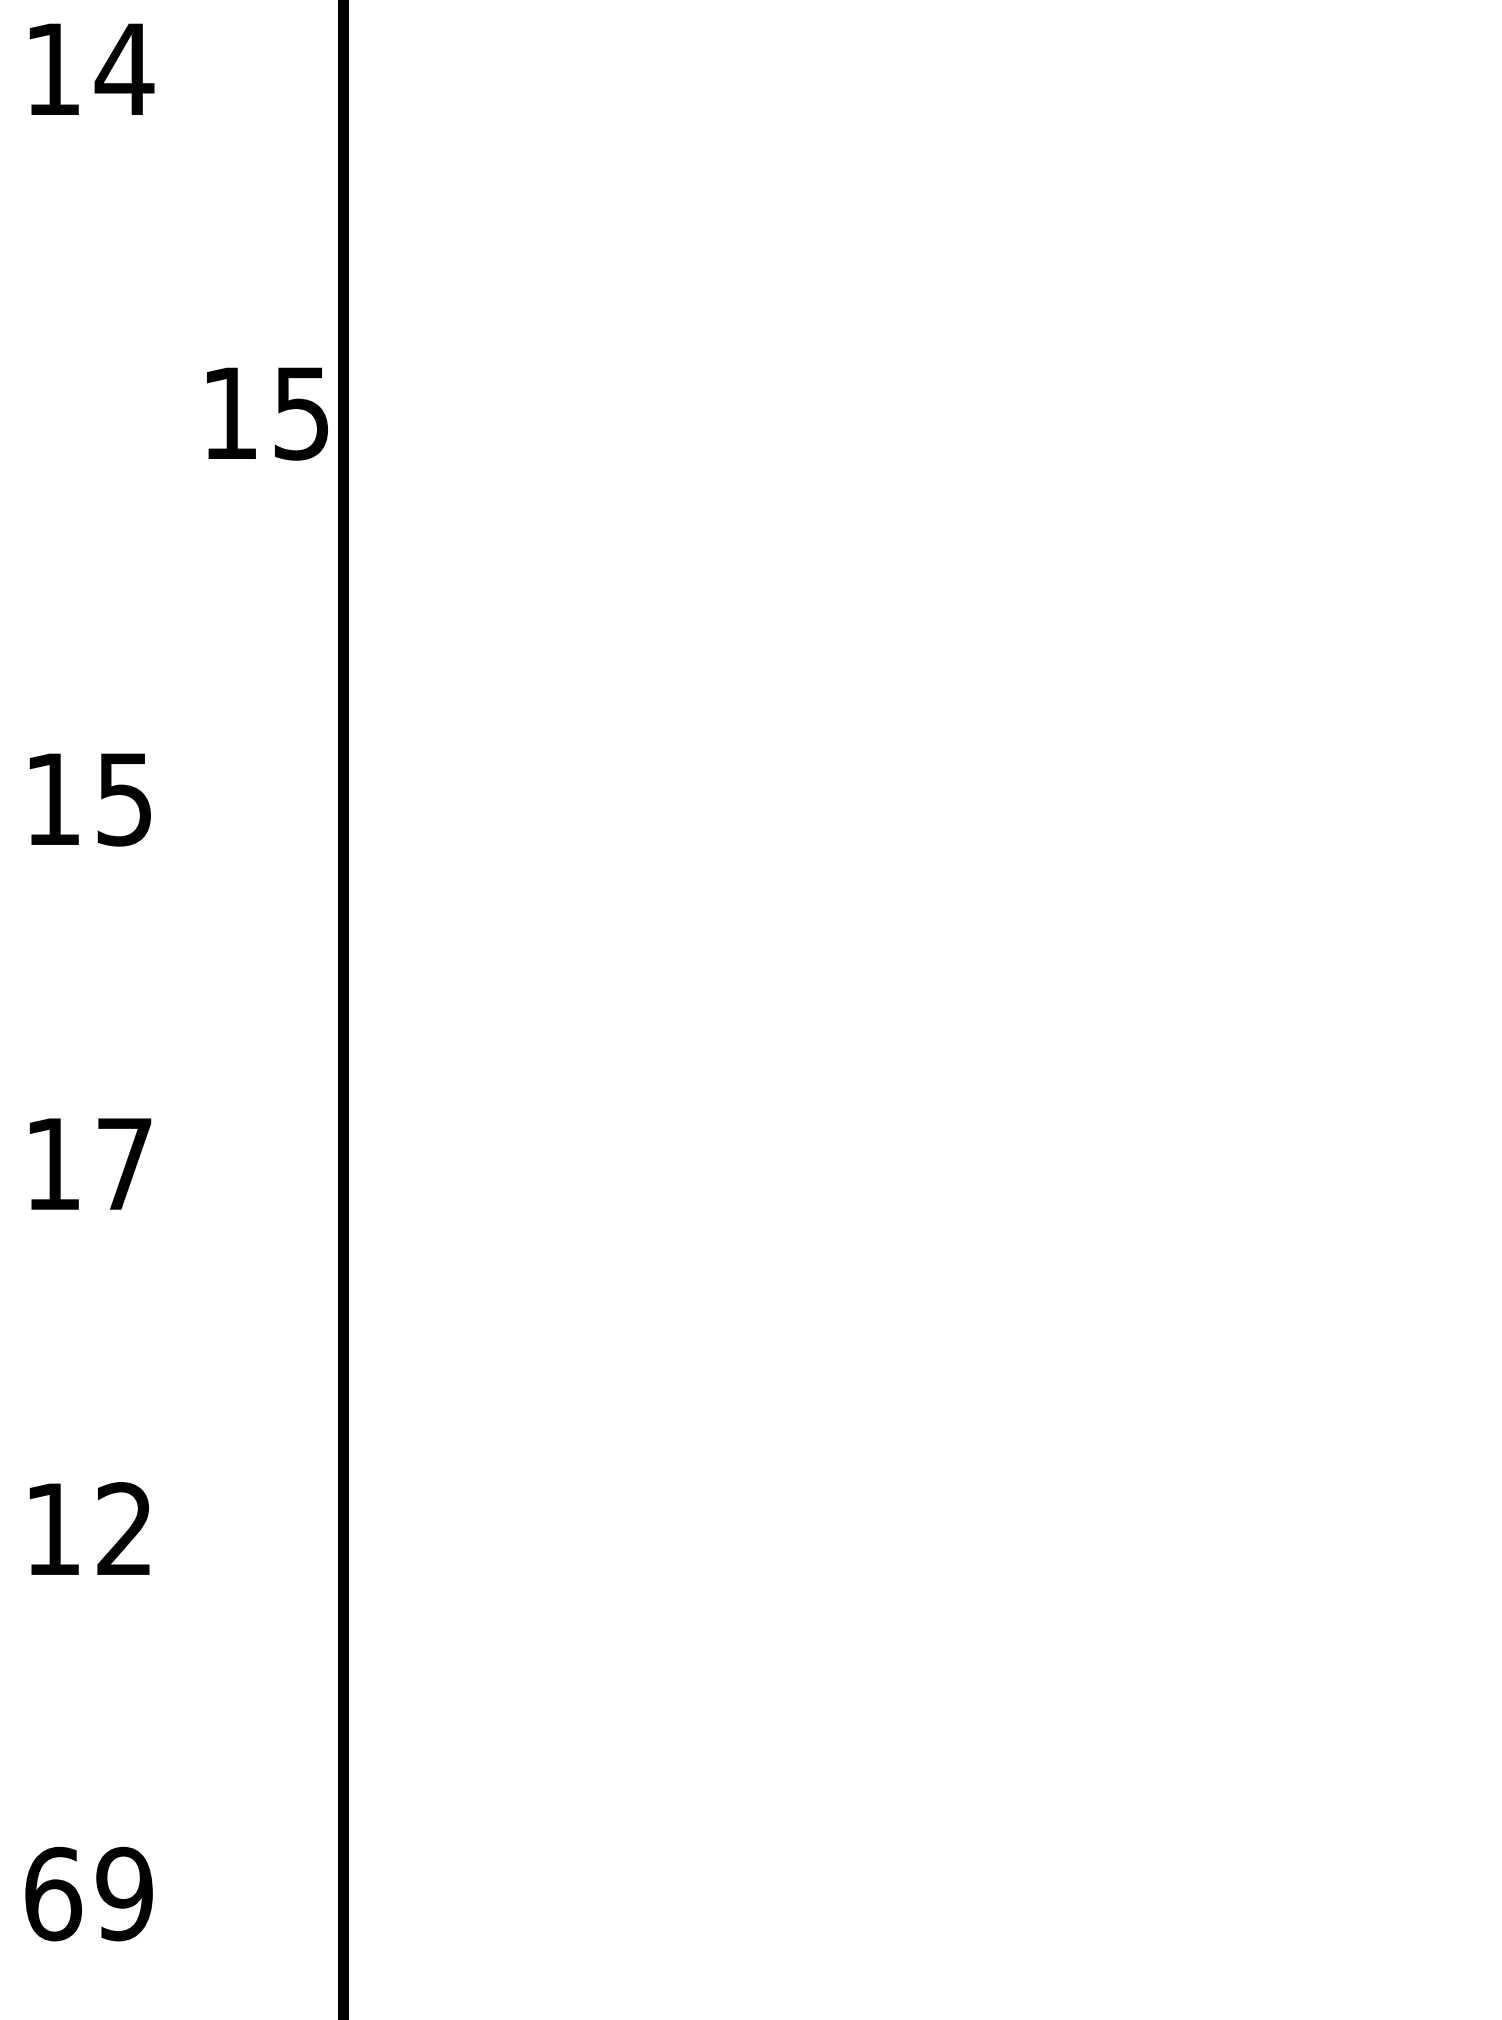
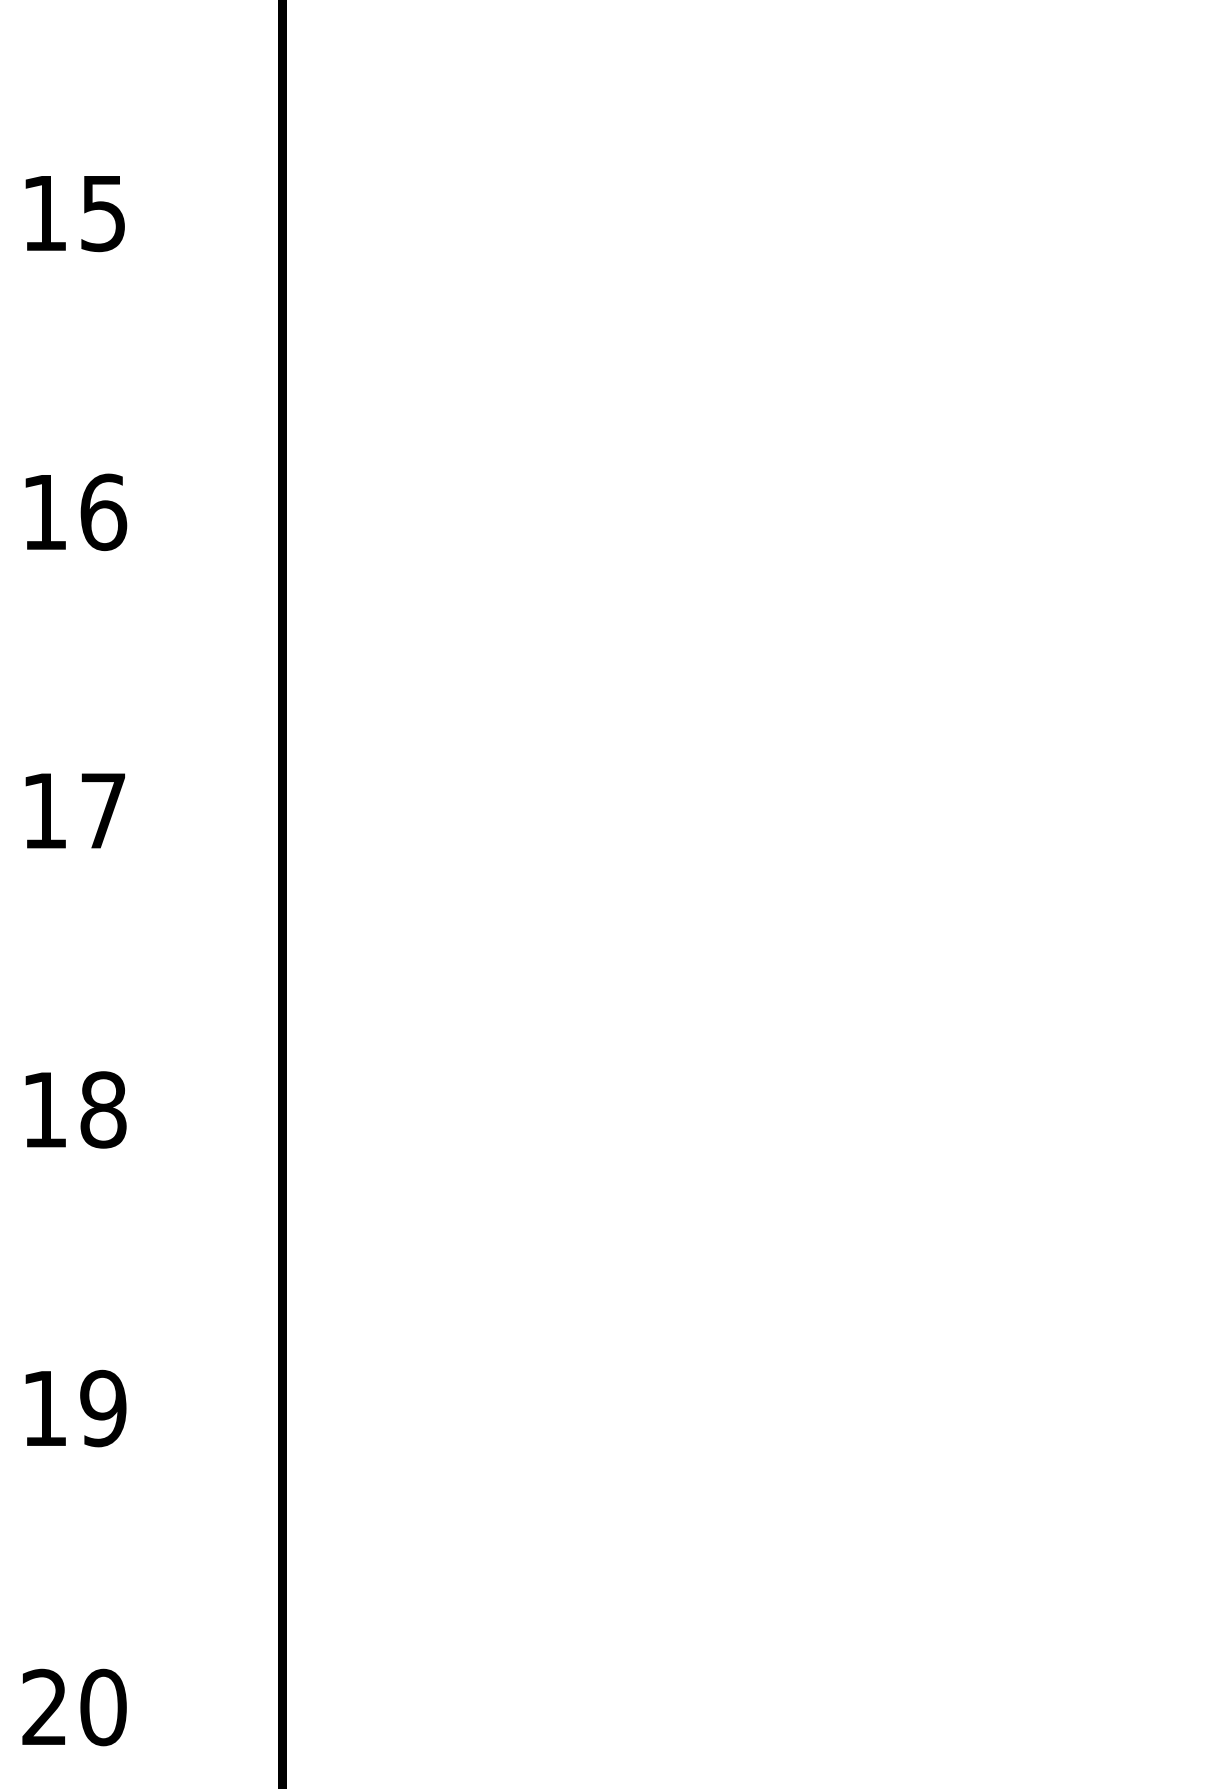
text: (266, 414) -> (74, 214), moved
text: (124, 799) -> (103, 512), 15 -> 16
text: (124, 1528) -> (103, 1109), 12 -> 18
text: (53, 1893) -> (45, 1408), 69 -> 19

